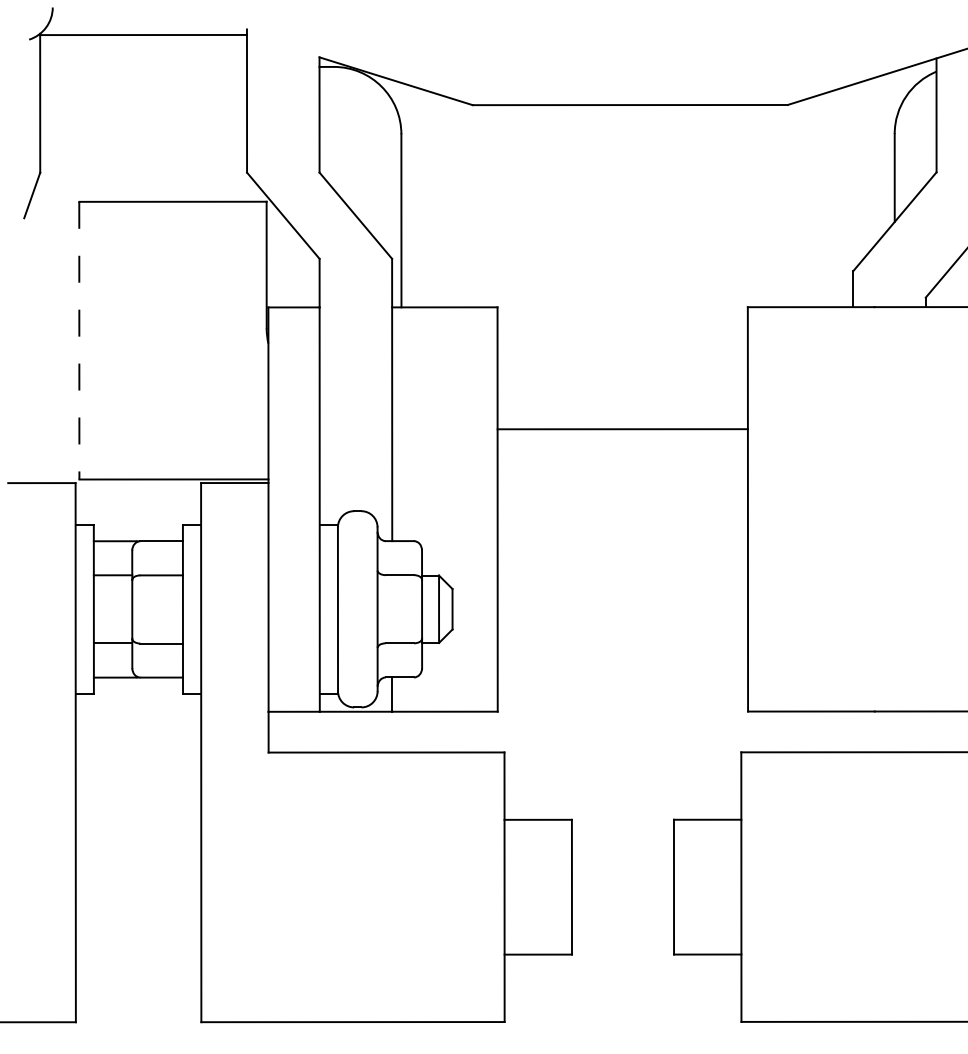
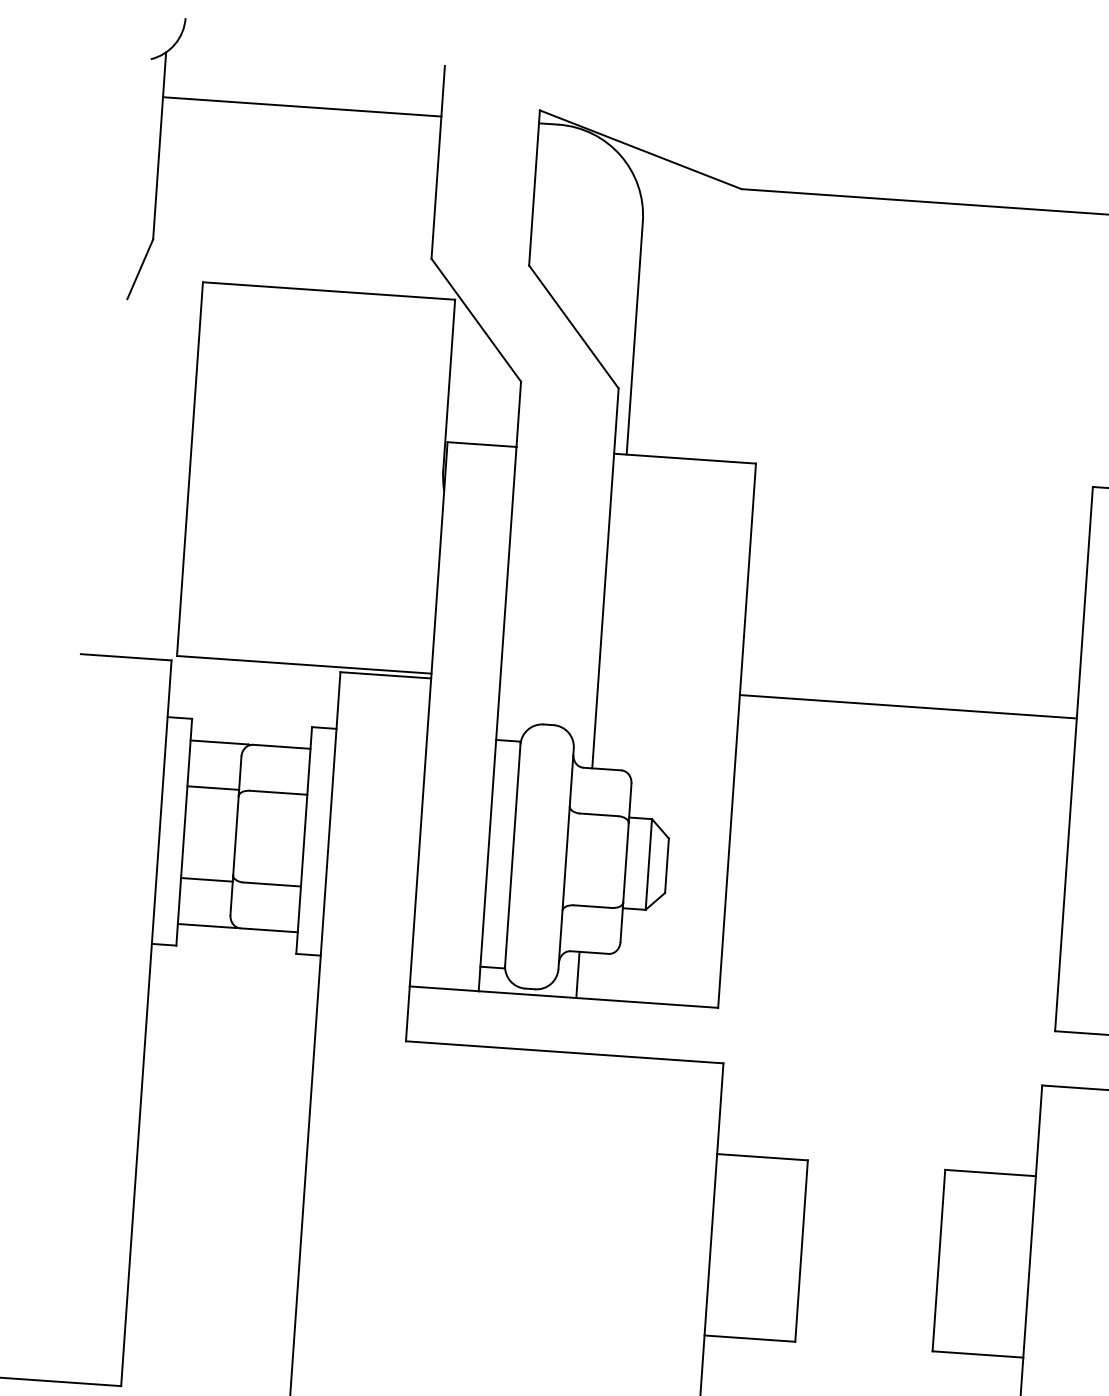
line: (143, 34) -> (302, 106), moved
line: (79, 340) -> (190, 468), dashed -> solid
line: (622, 429) -> (907, 707), moved

